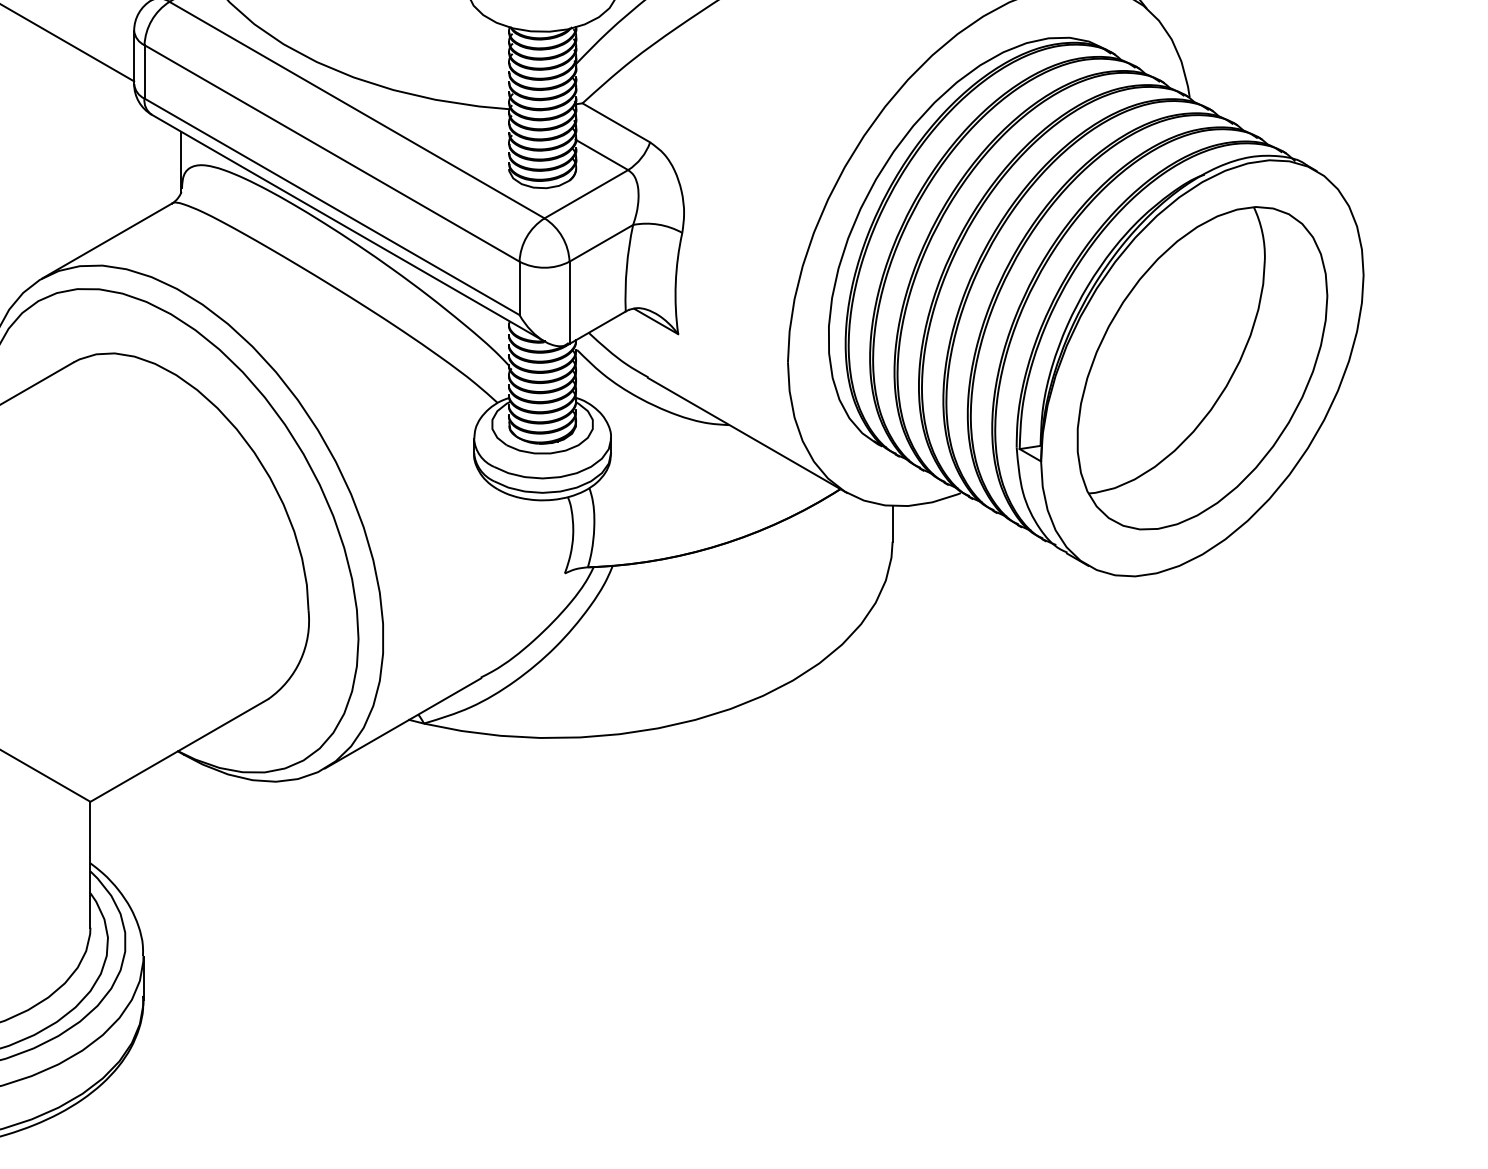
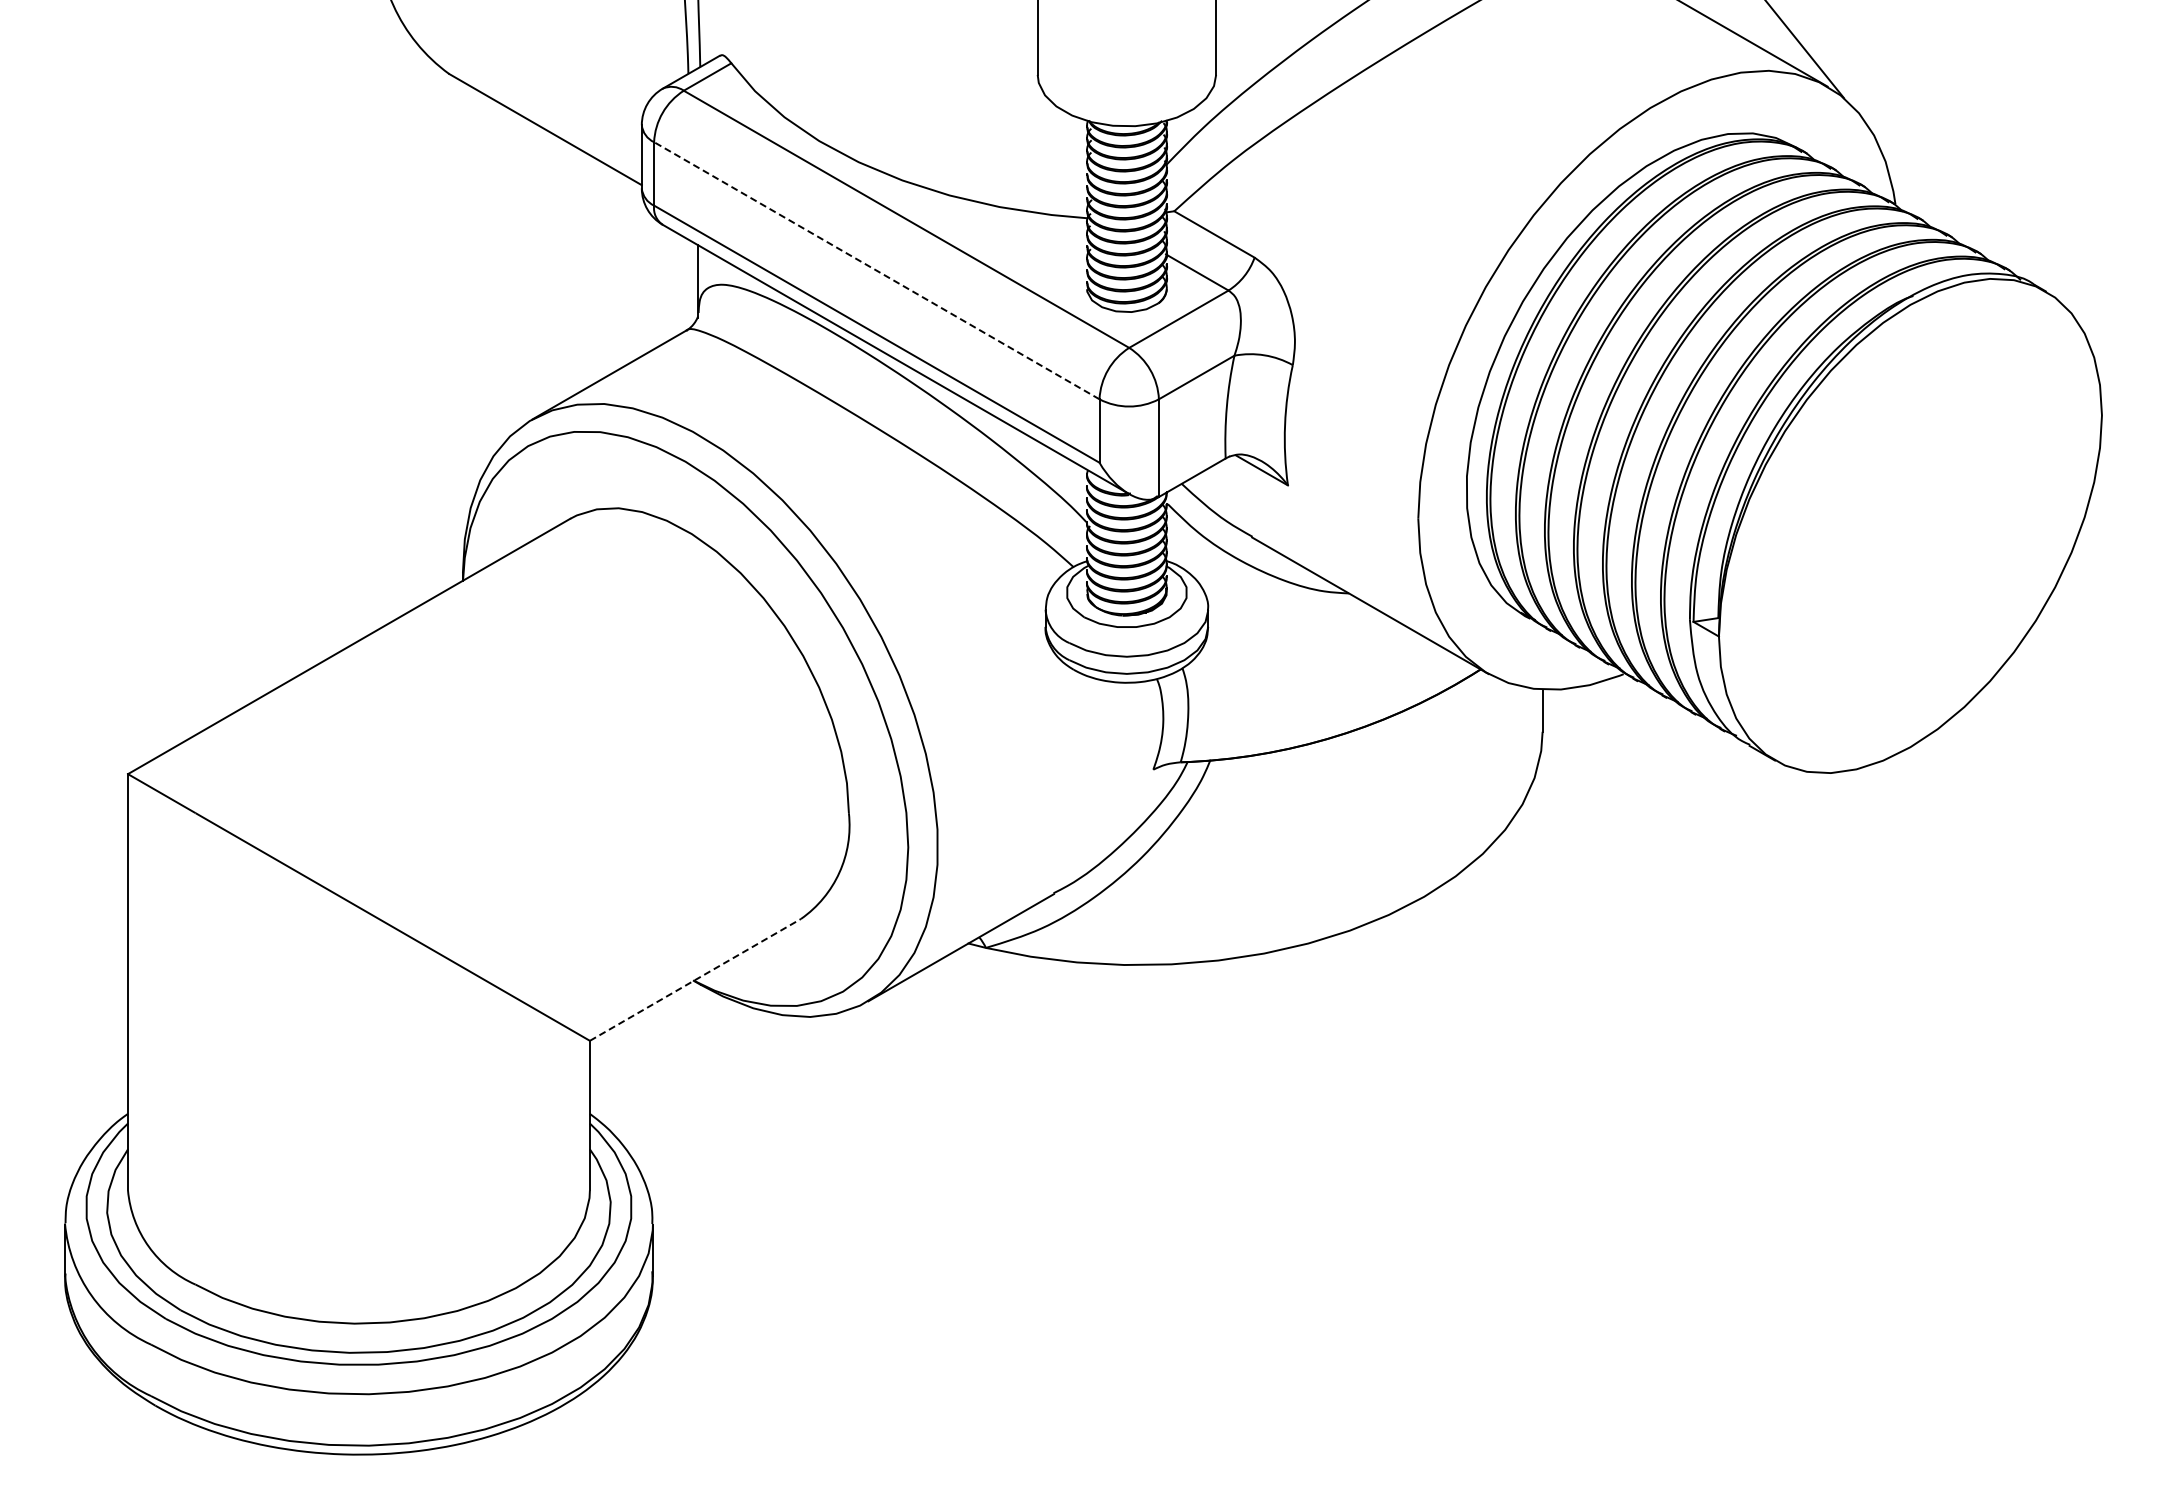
line: (331, 153) -> (876, 270), solid -> dashed
part: (1202, 367) -> (1910, 525), removed
line: (179, 750) -> (695, 979), solid -> dashed

